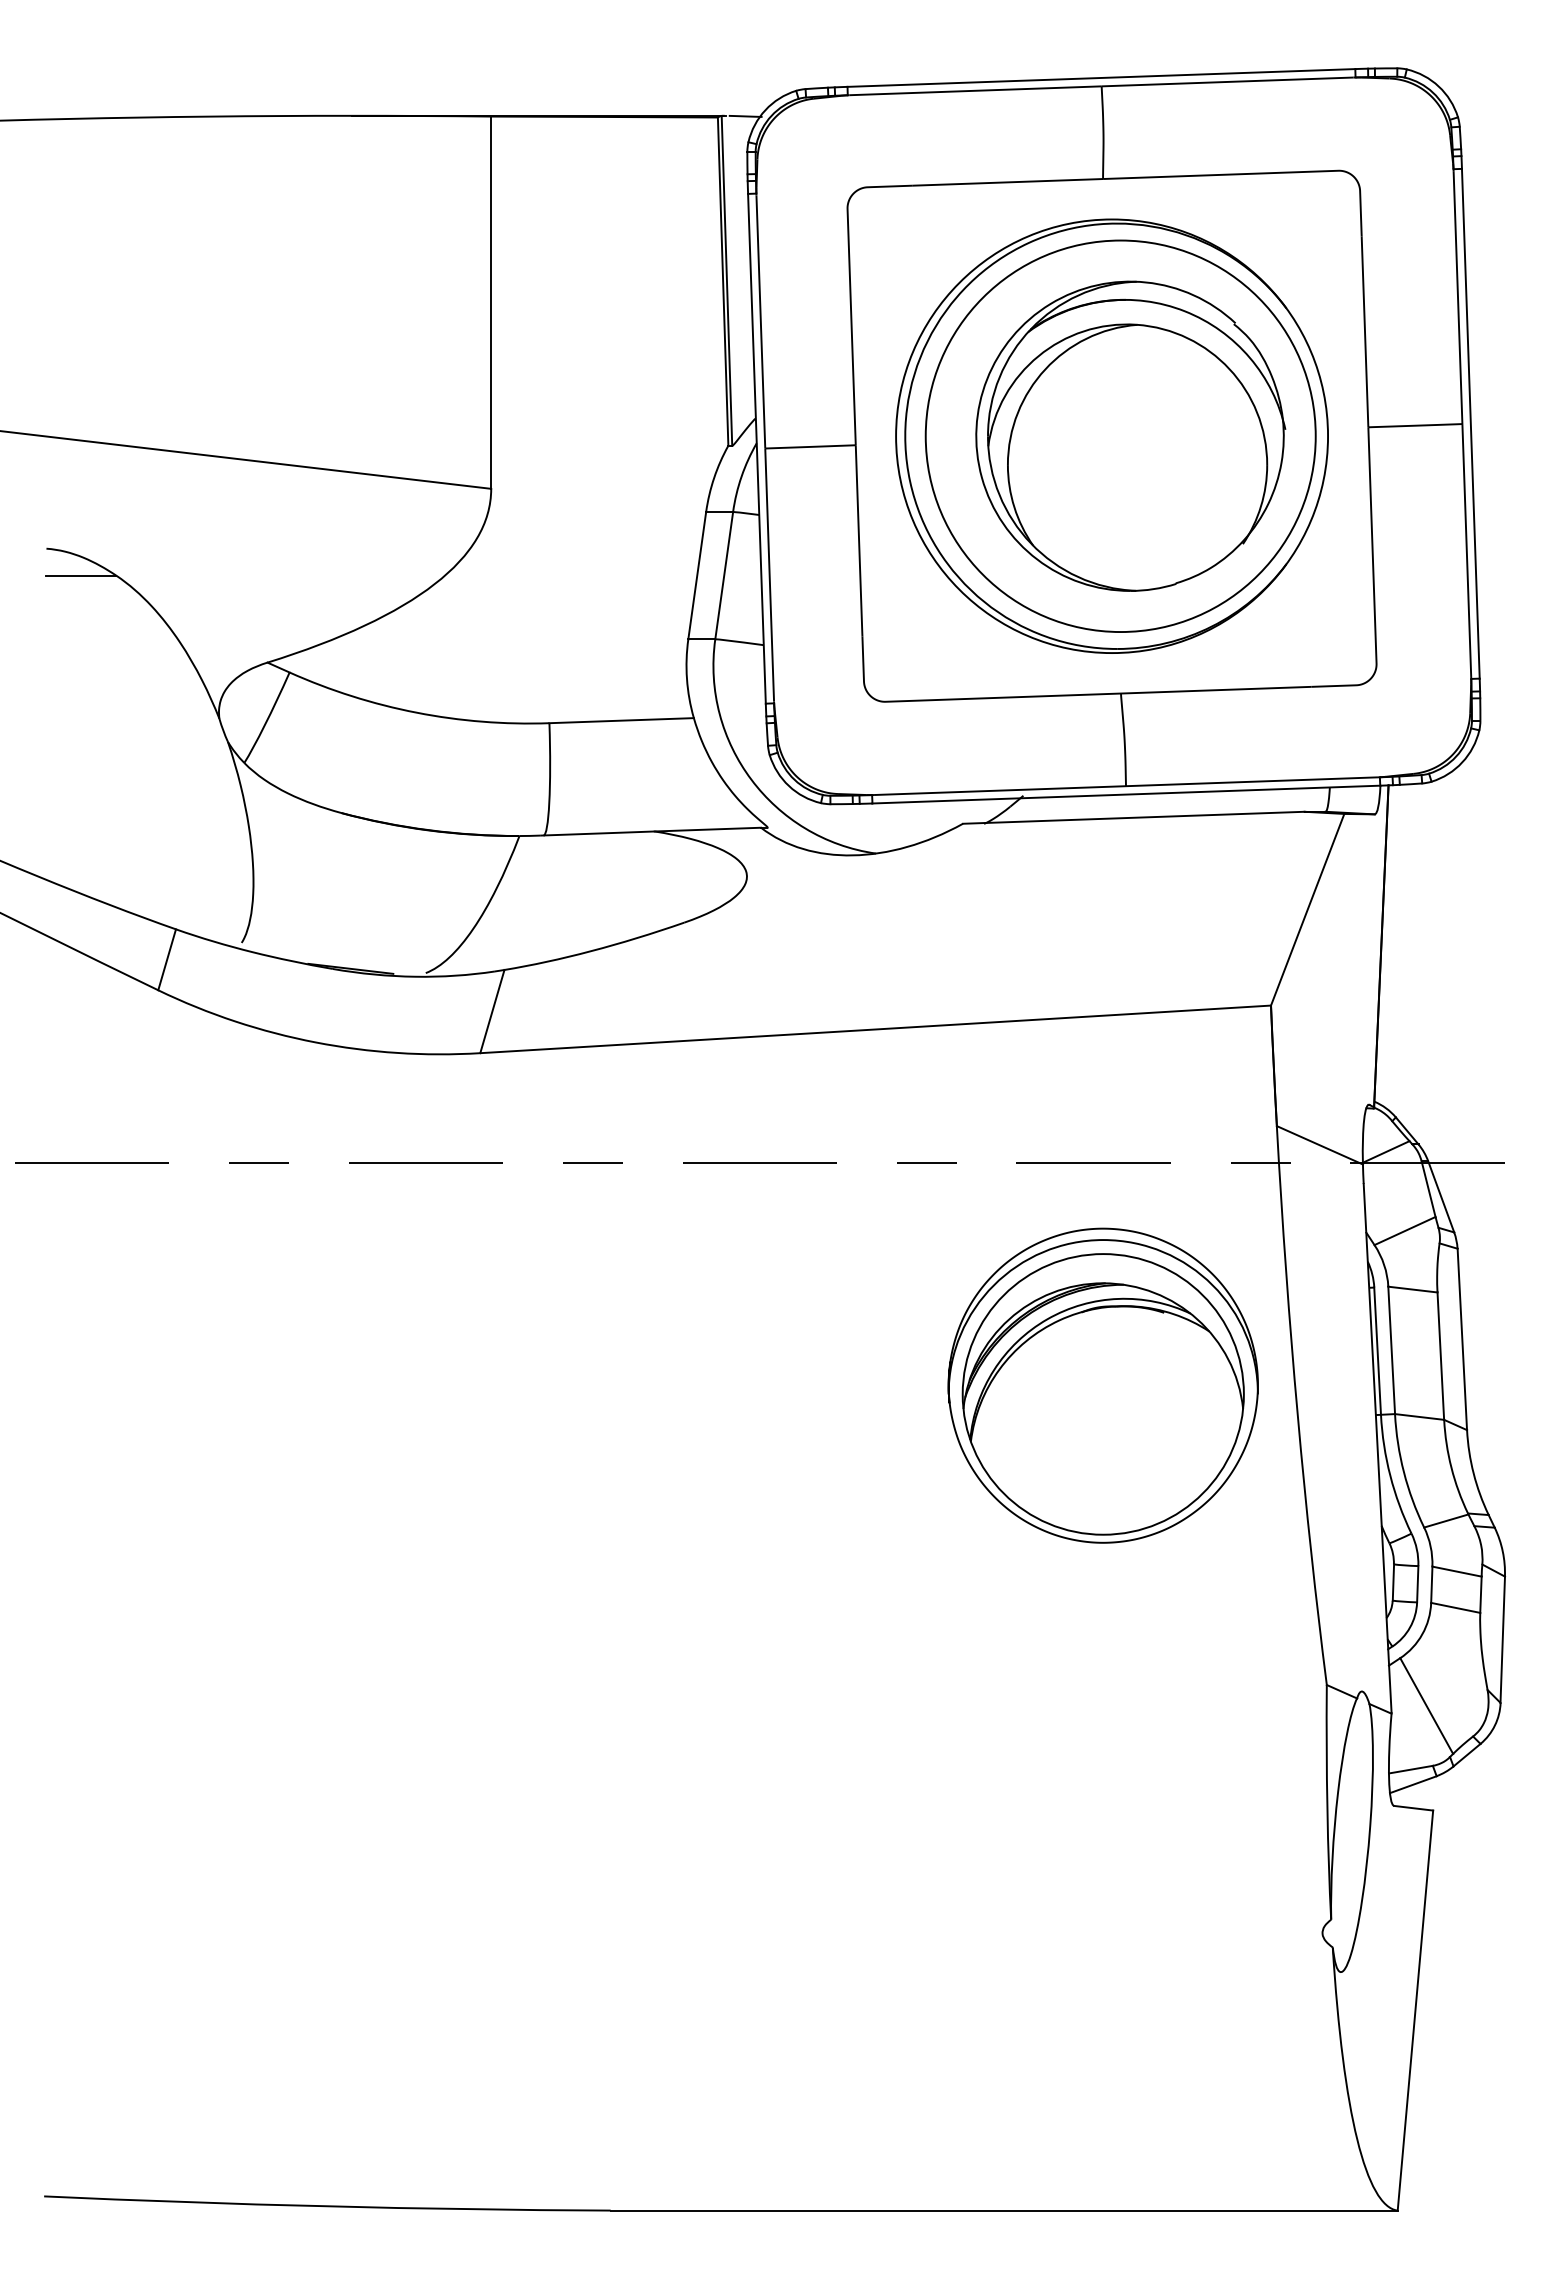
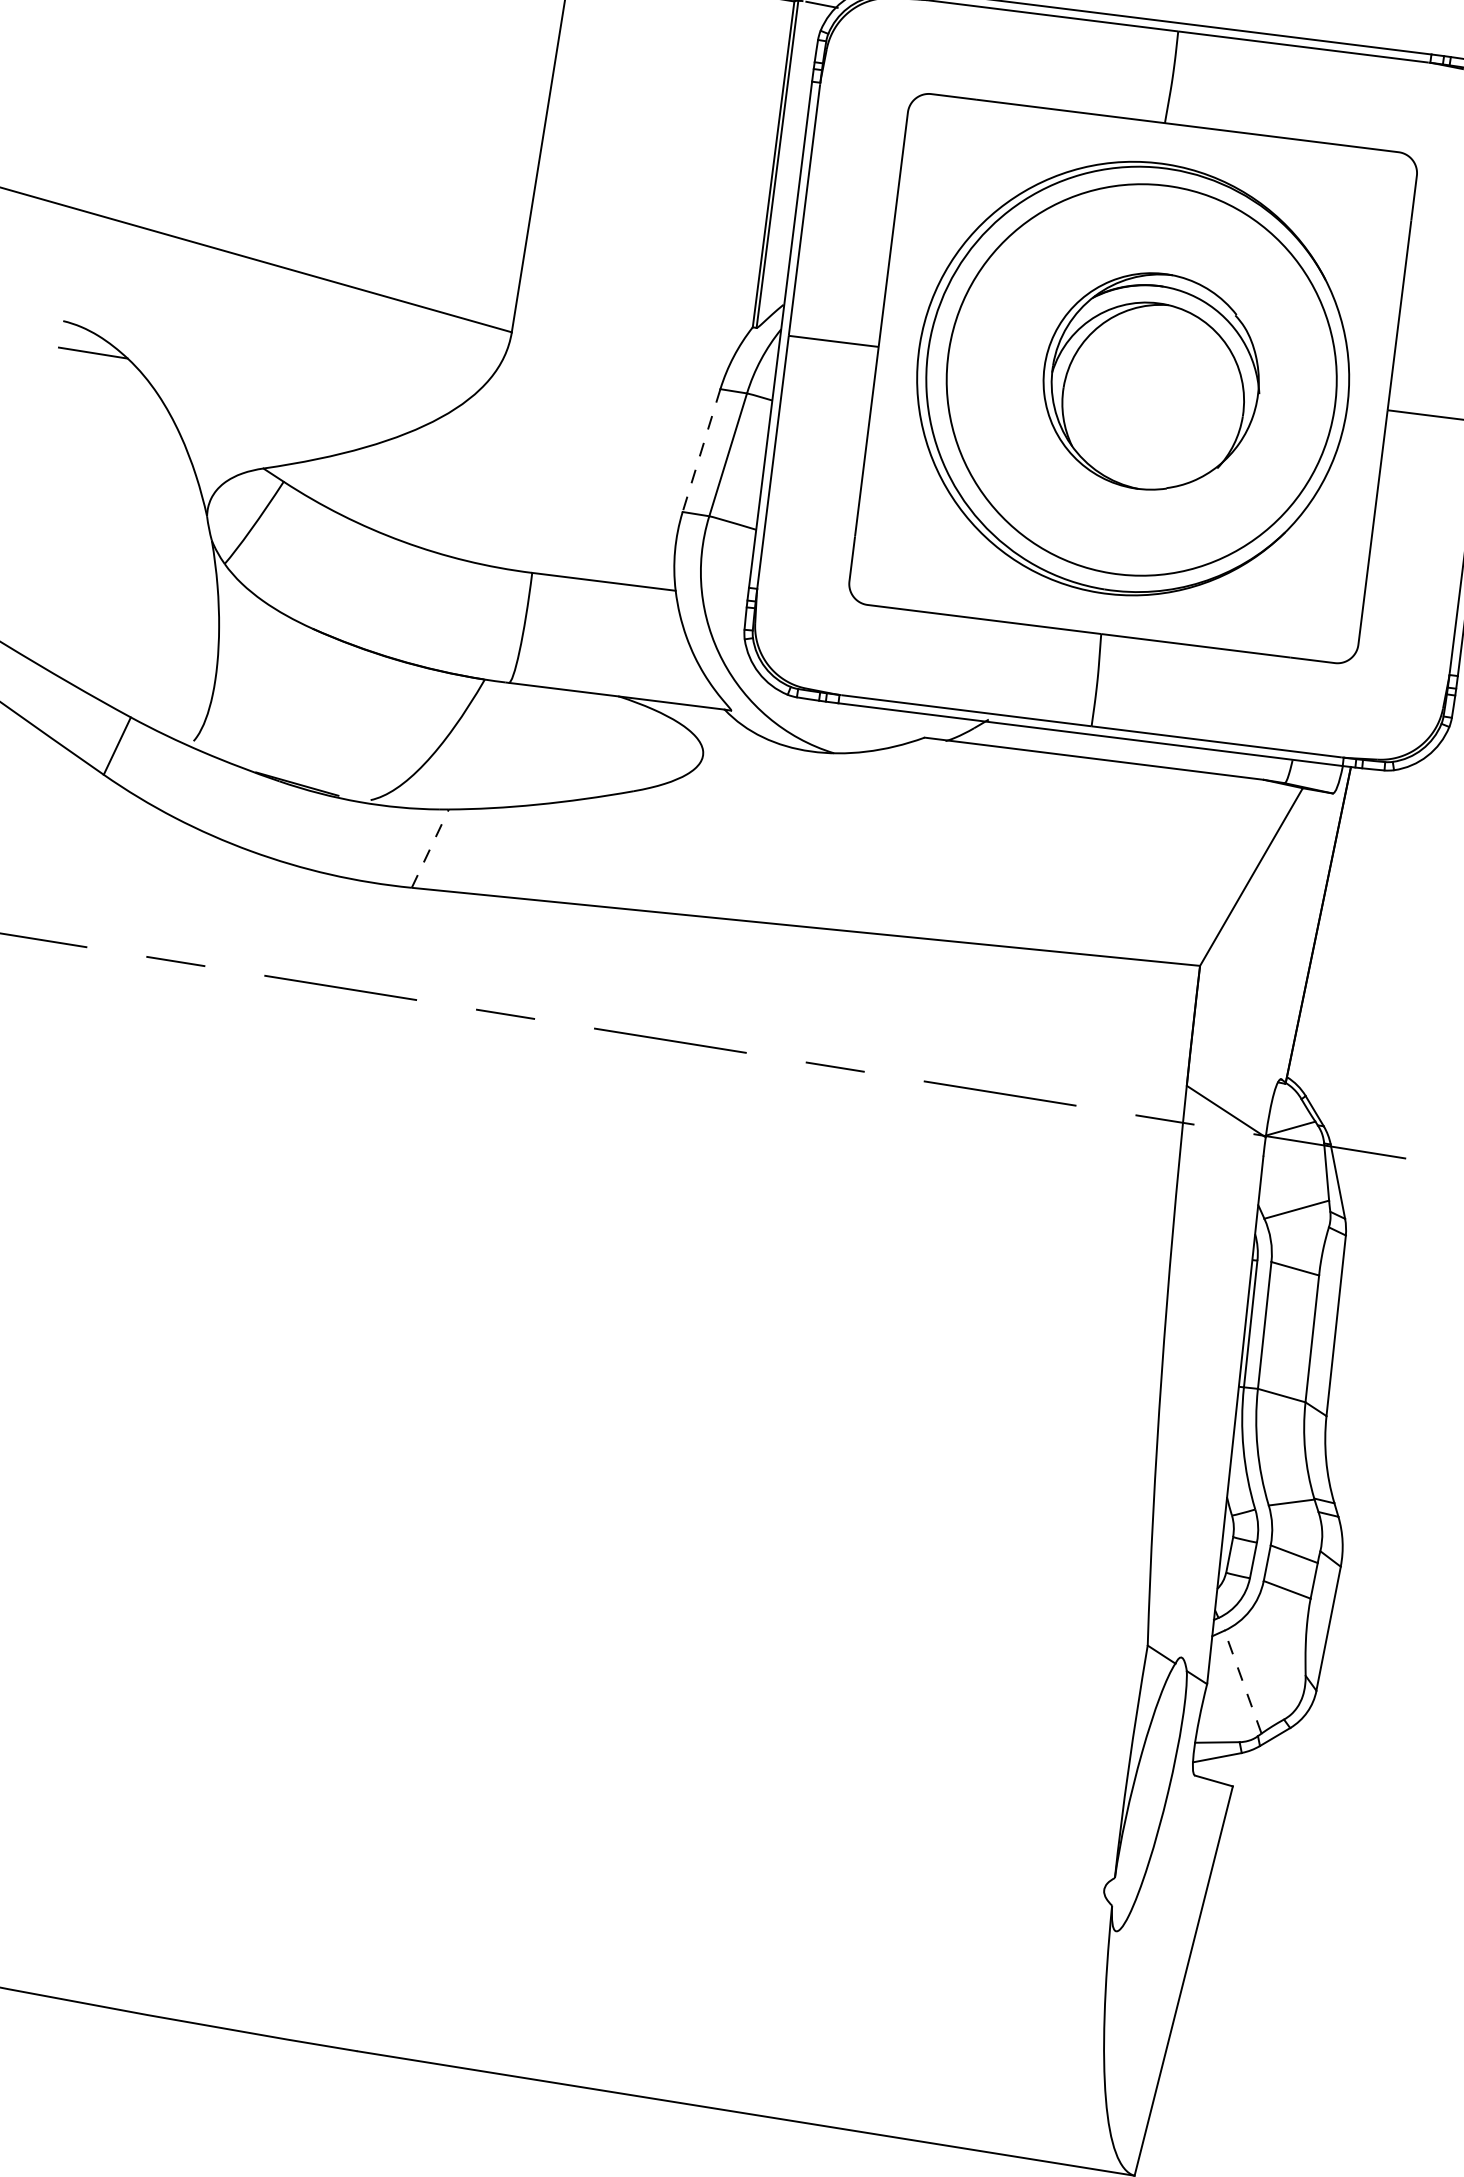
part: (1130, 435) -> (1151, 380), size x0.7
line: (697, 576) -> (701, 451), solid -> dashed
line: (492, 1011) -> (430, 848), solid -> dashed
part: (1102, 1385) -> (973, 1314), removed
line: (1426, 1706) -> (1242, 1682), solid -> dashed

